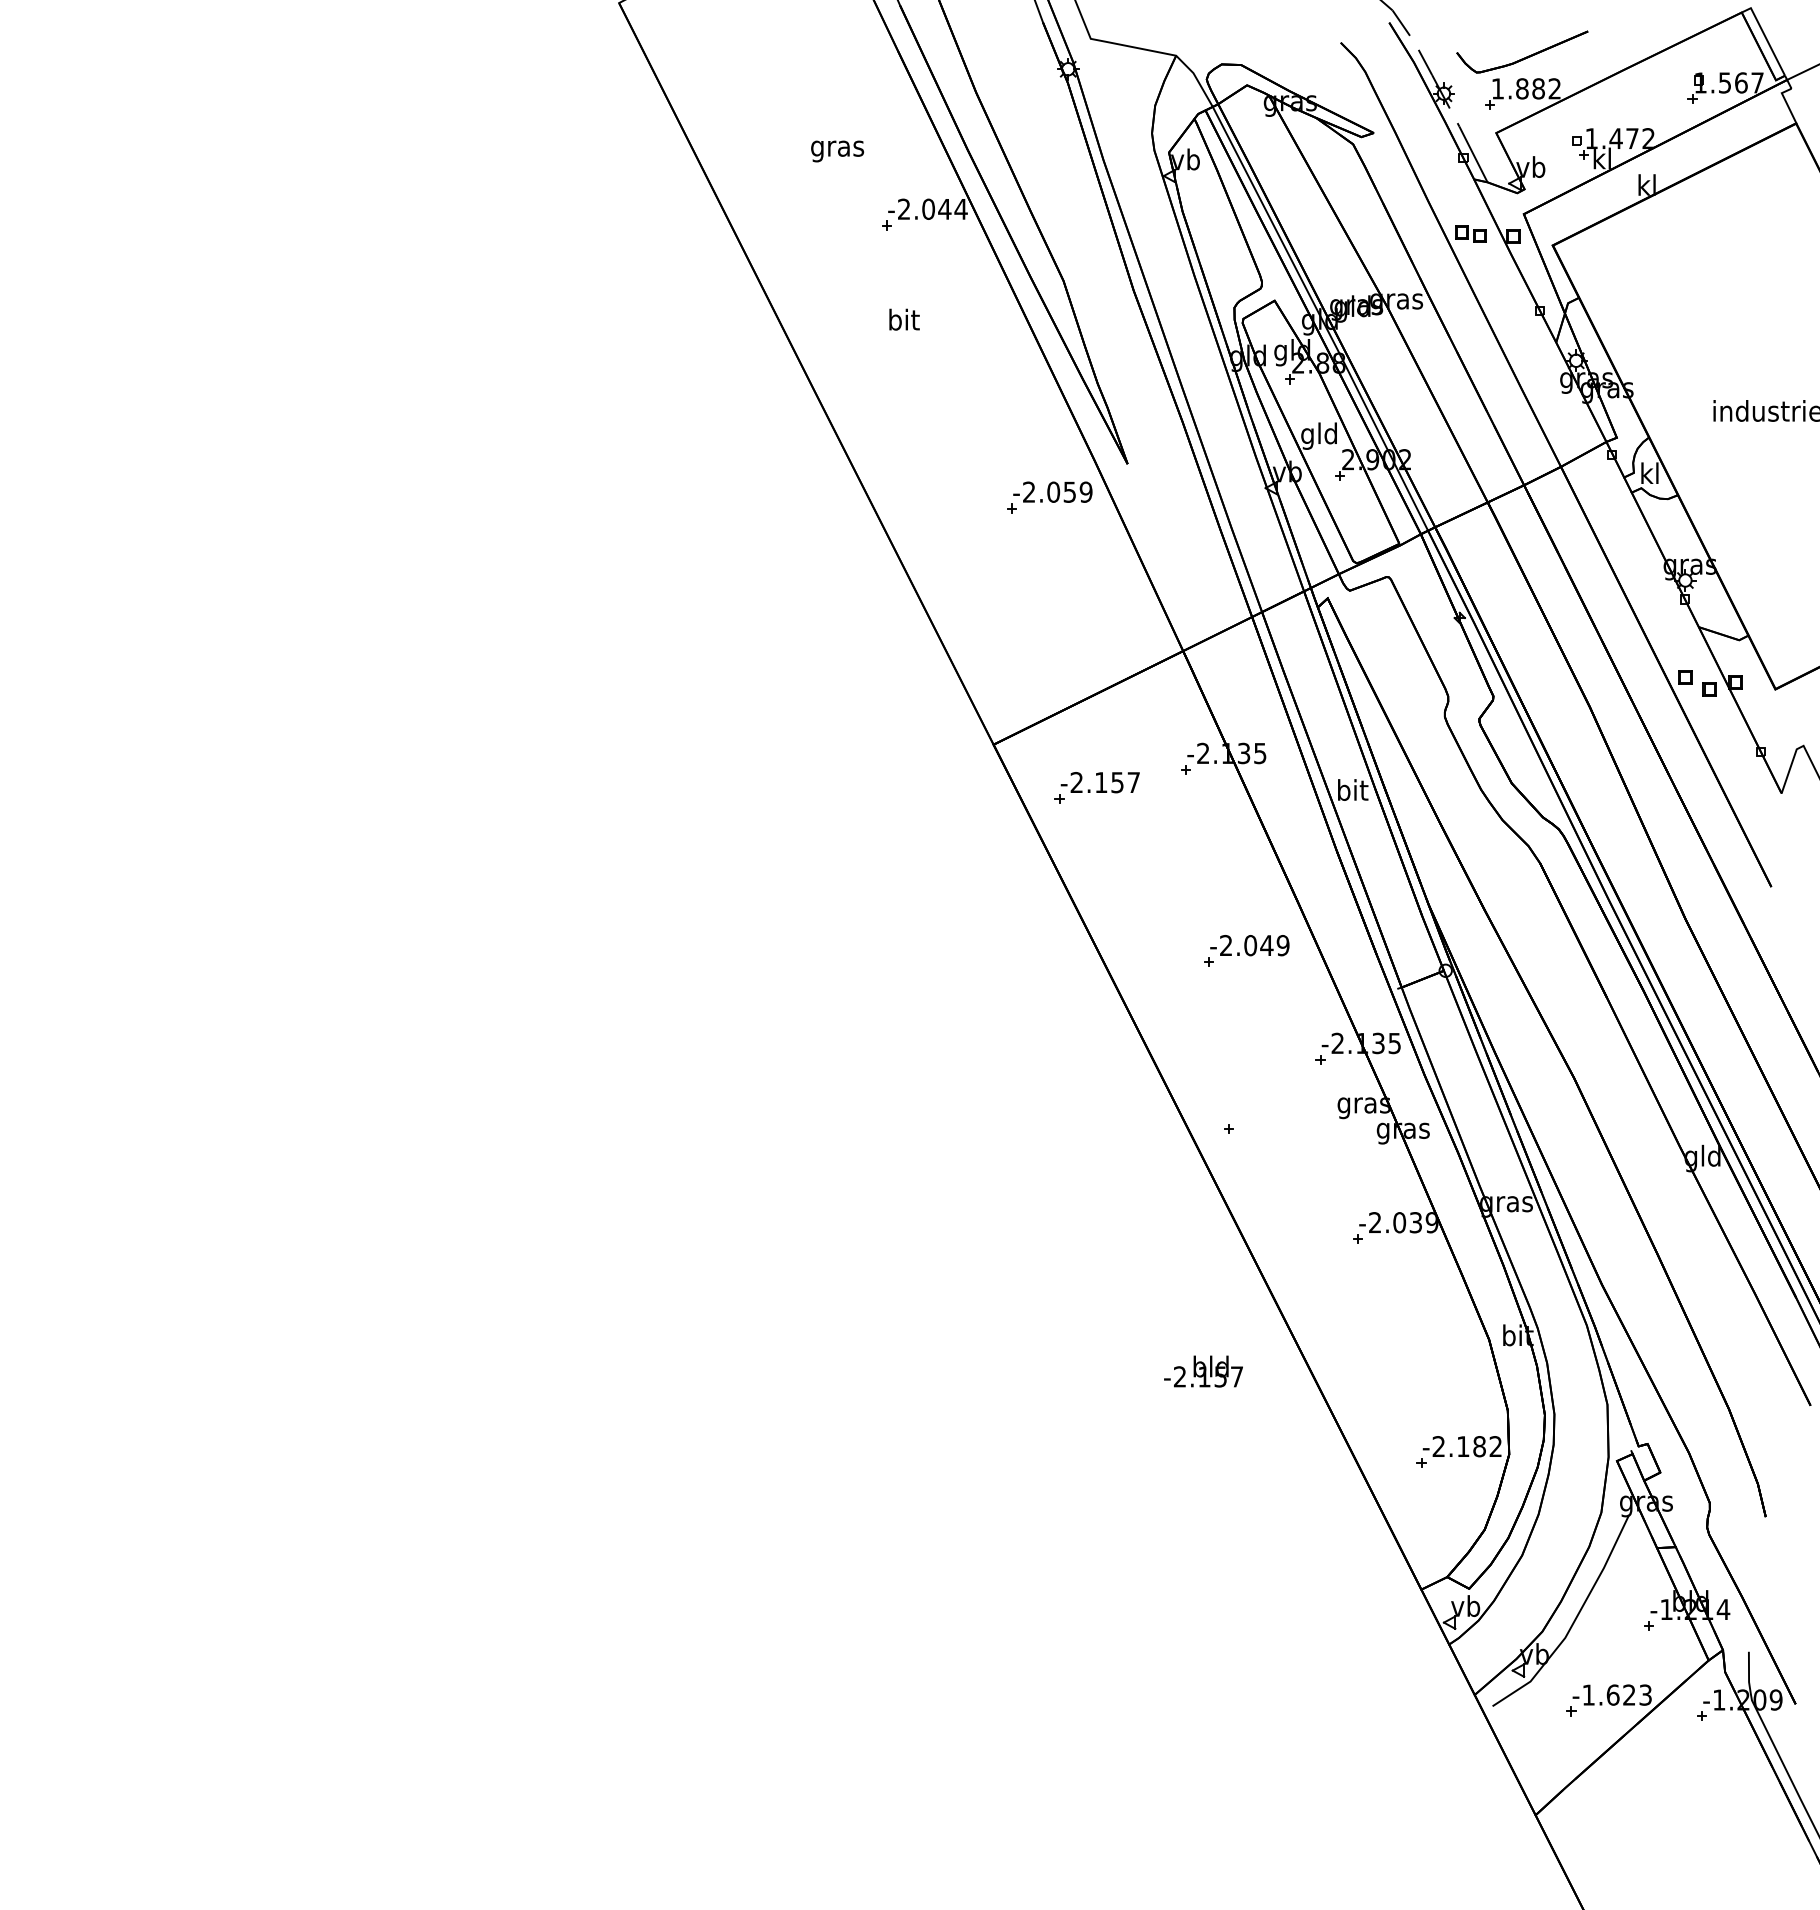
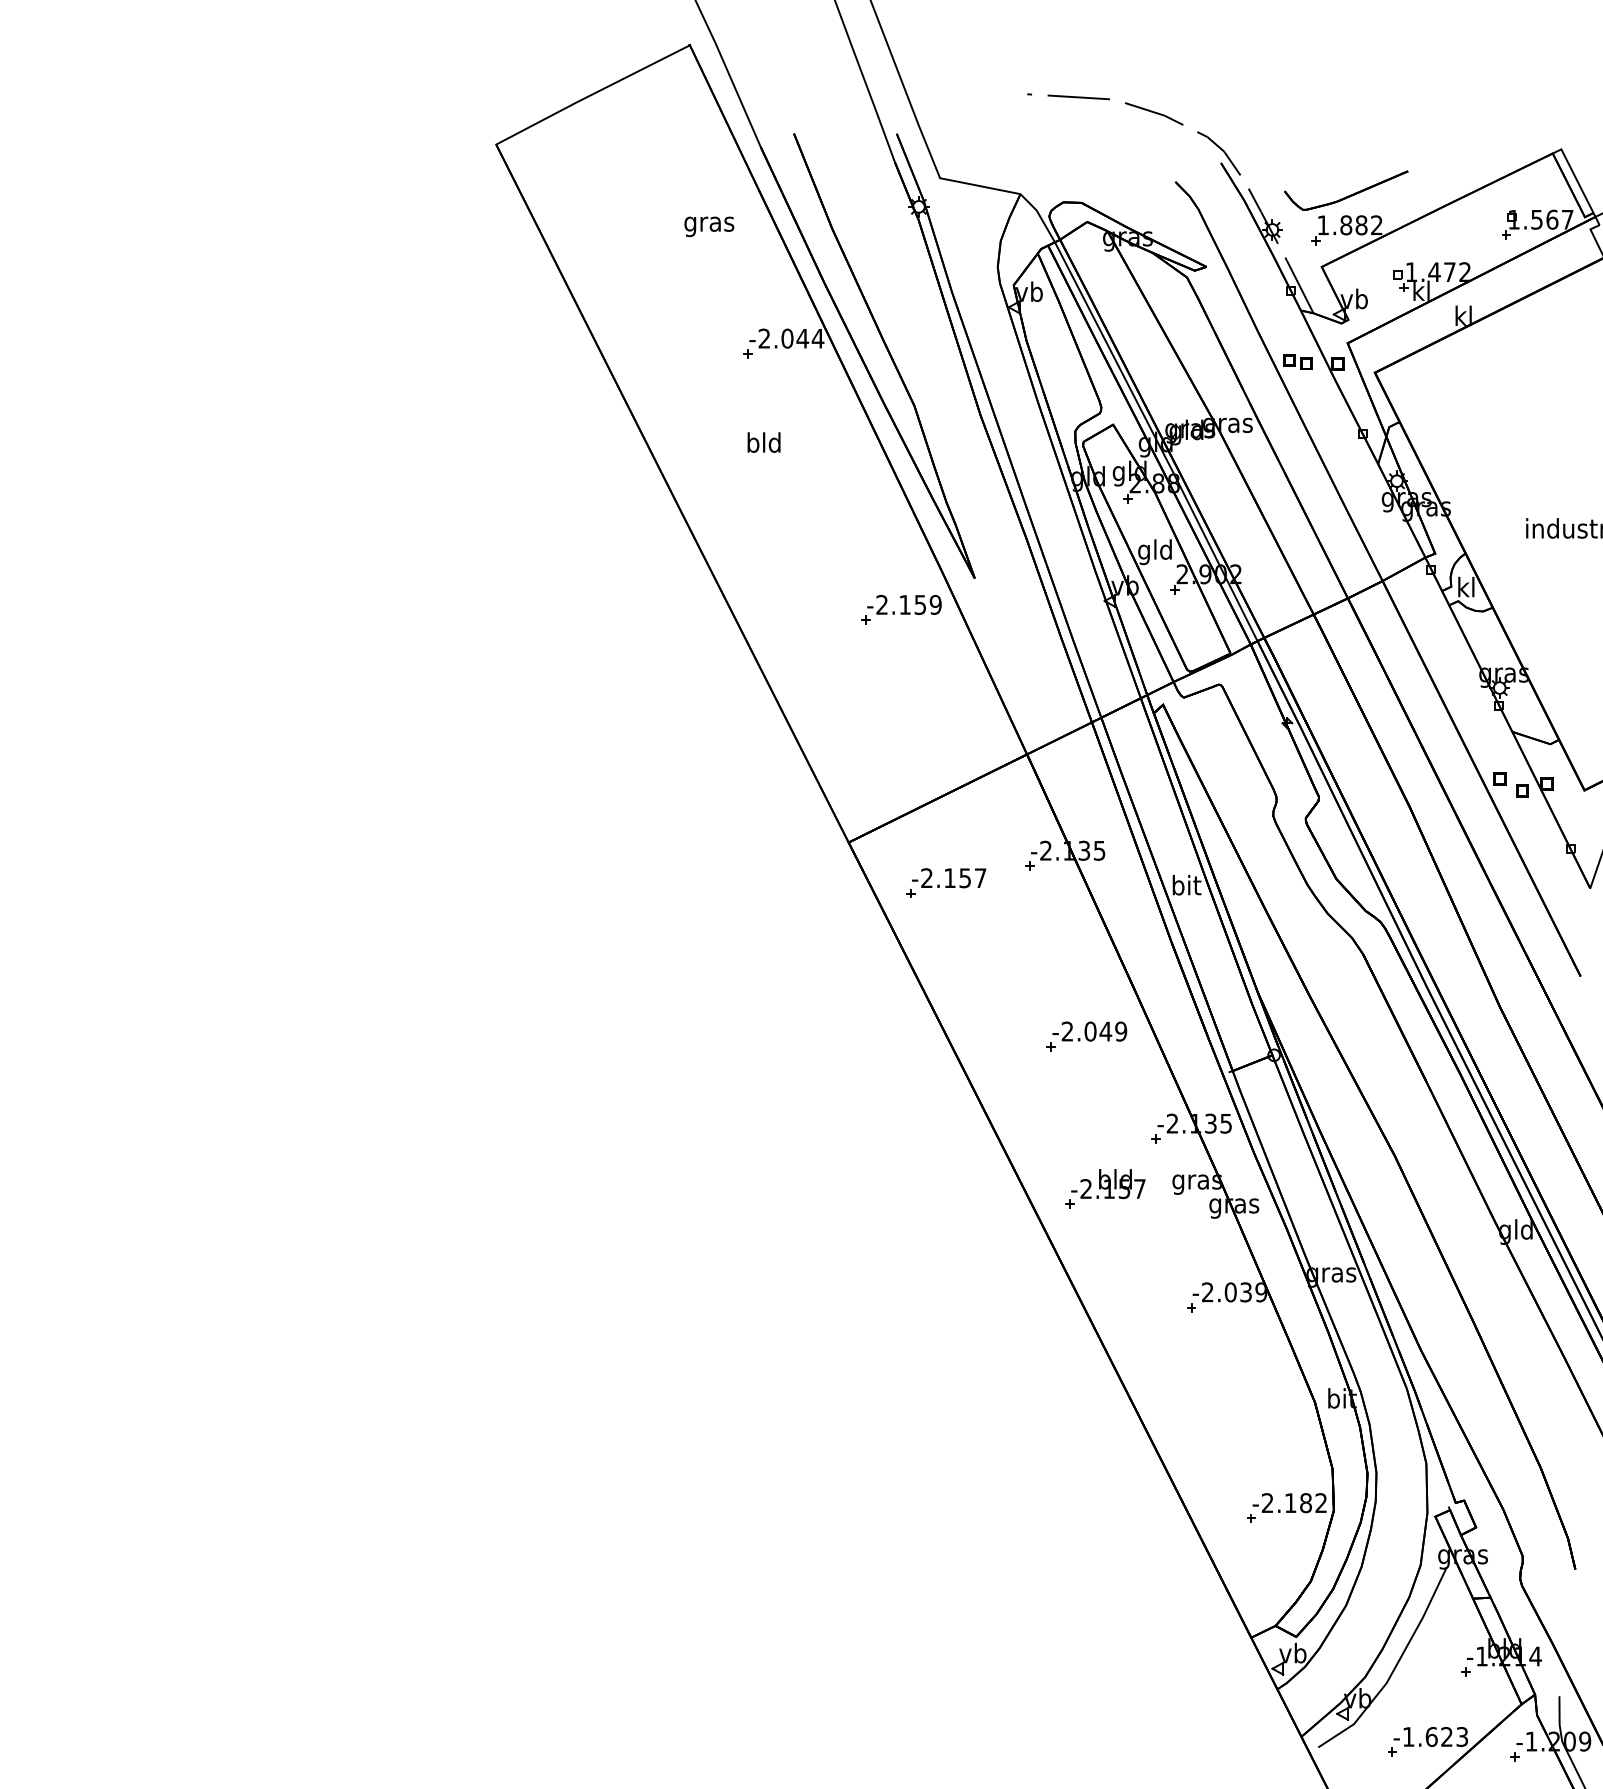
text: (837, 151) -> (709, 226), moved
text: (903, 319) -> (763, 442), bit -> bld
text: (1053, 491) -> (905, 604), -2.059 -> -2.159
text: (1203, 1371) -> (1108, 1183), moved

